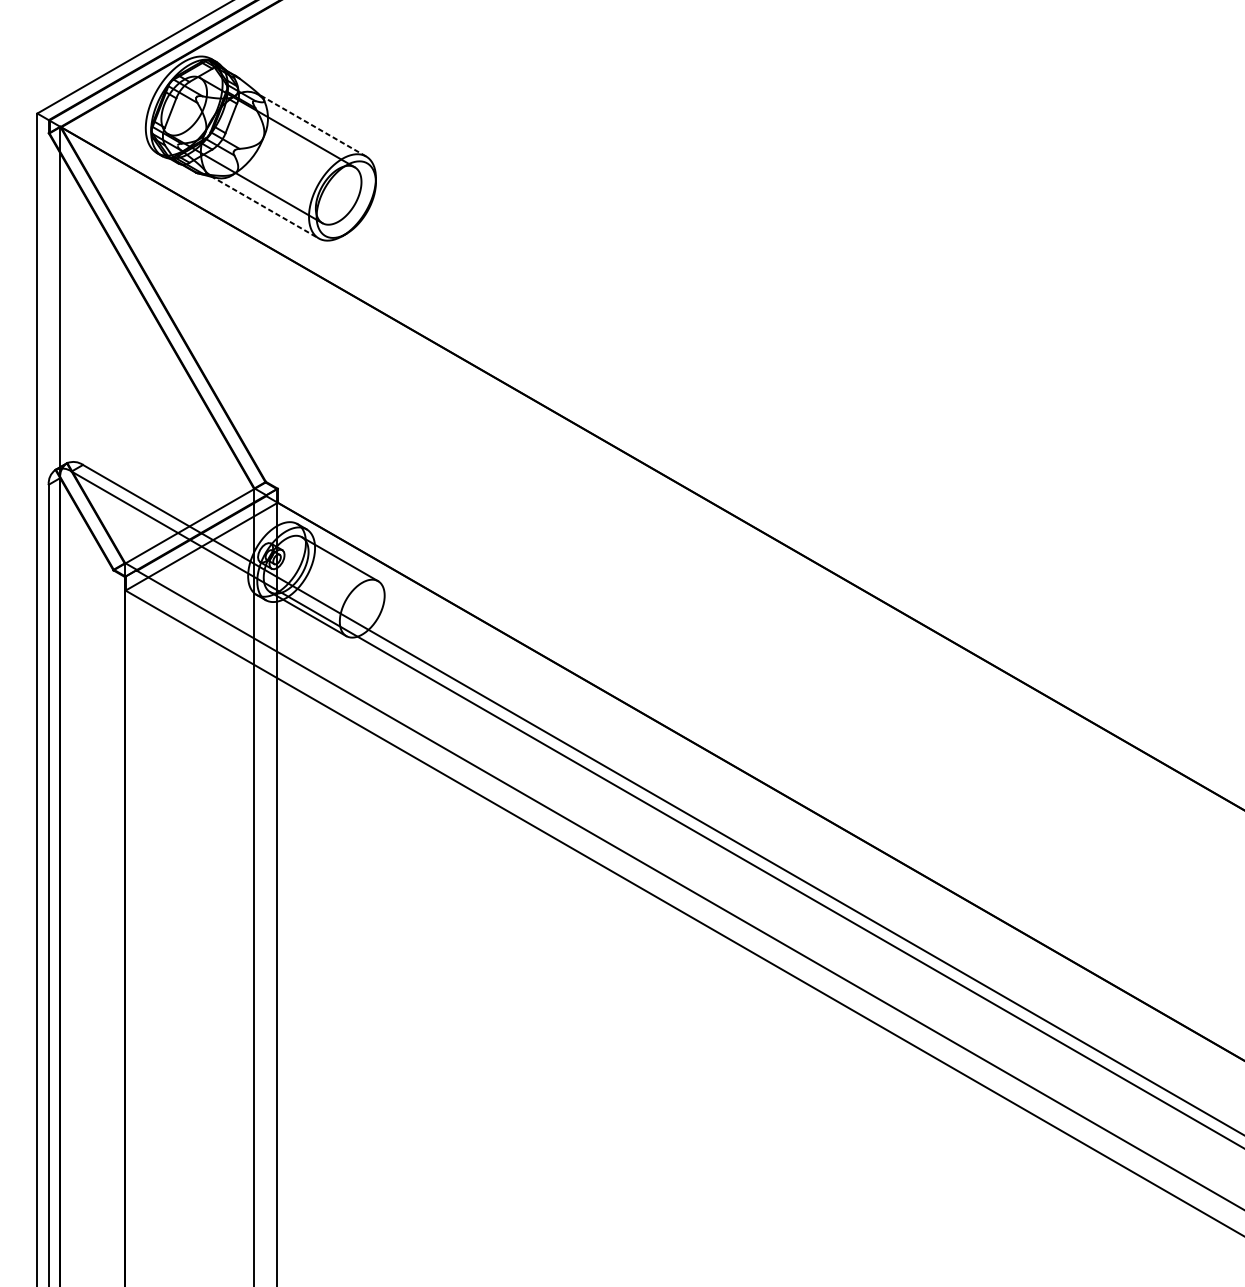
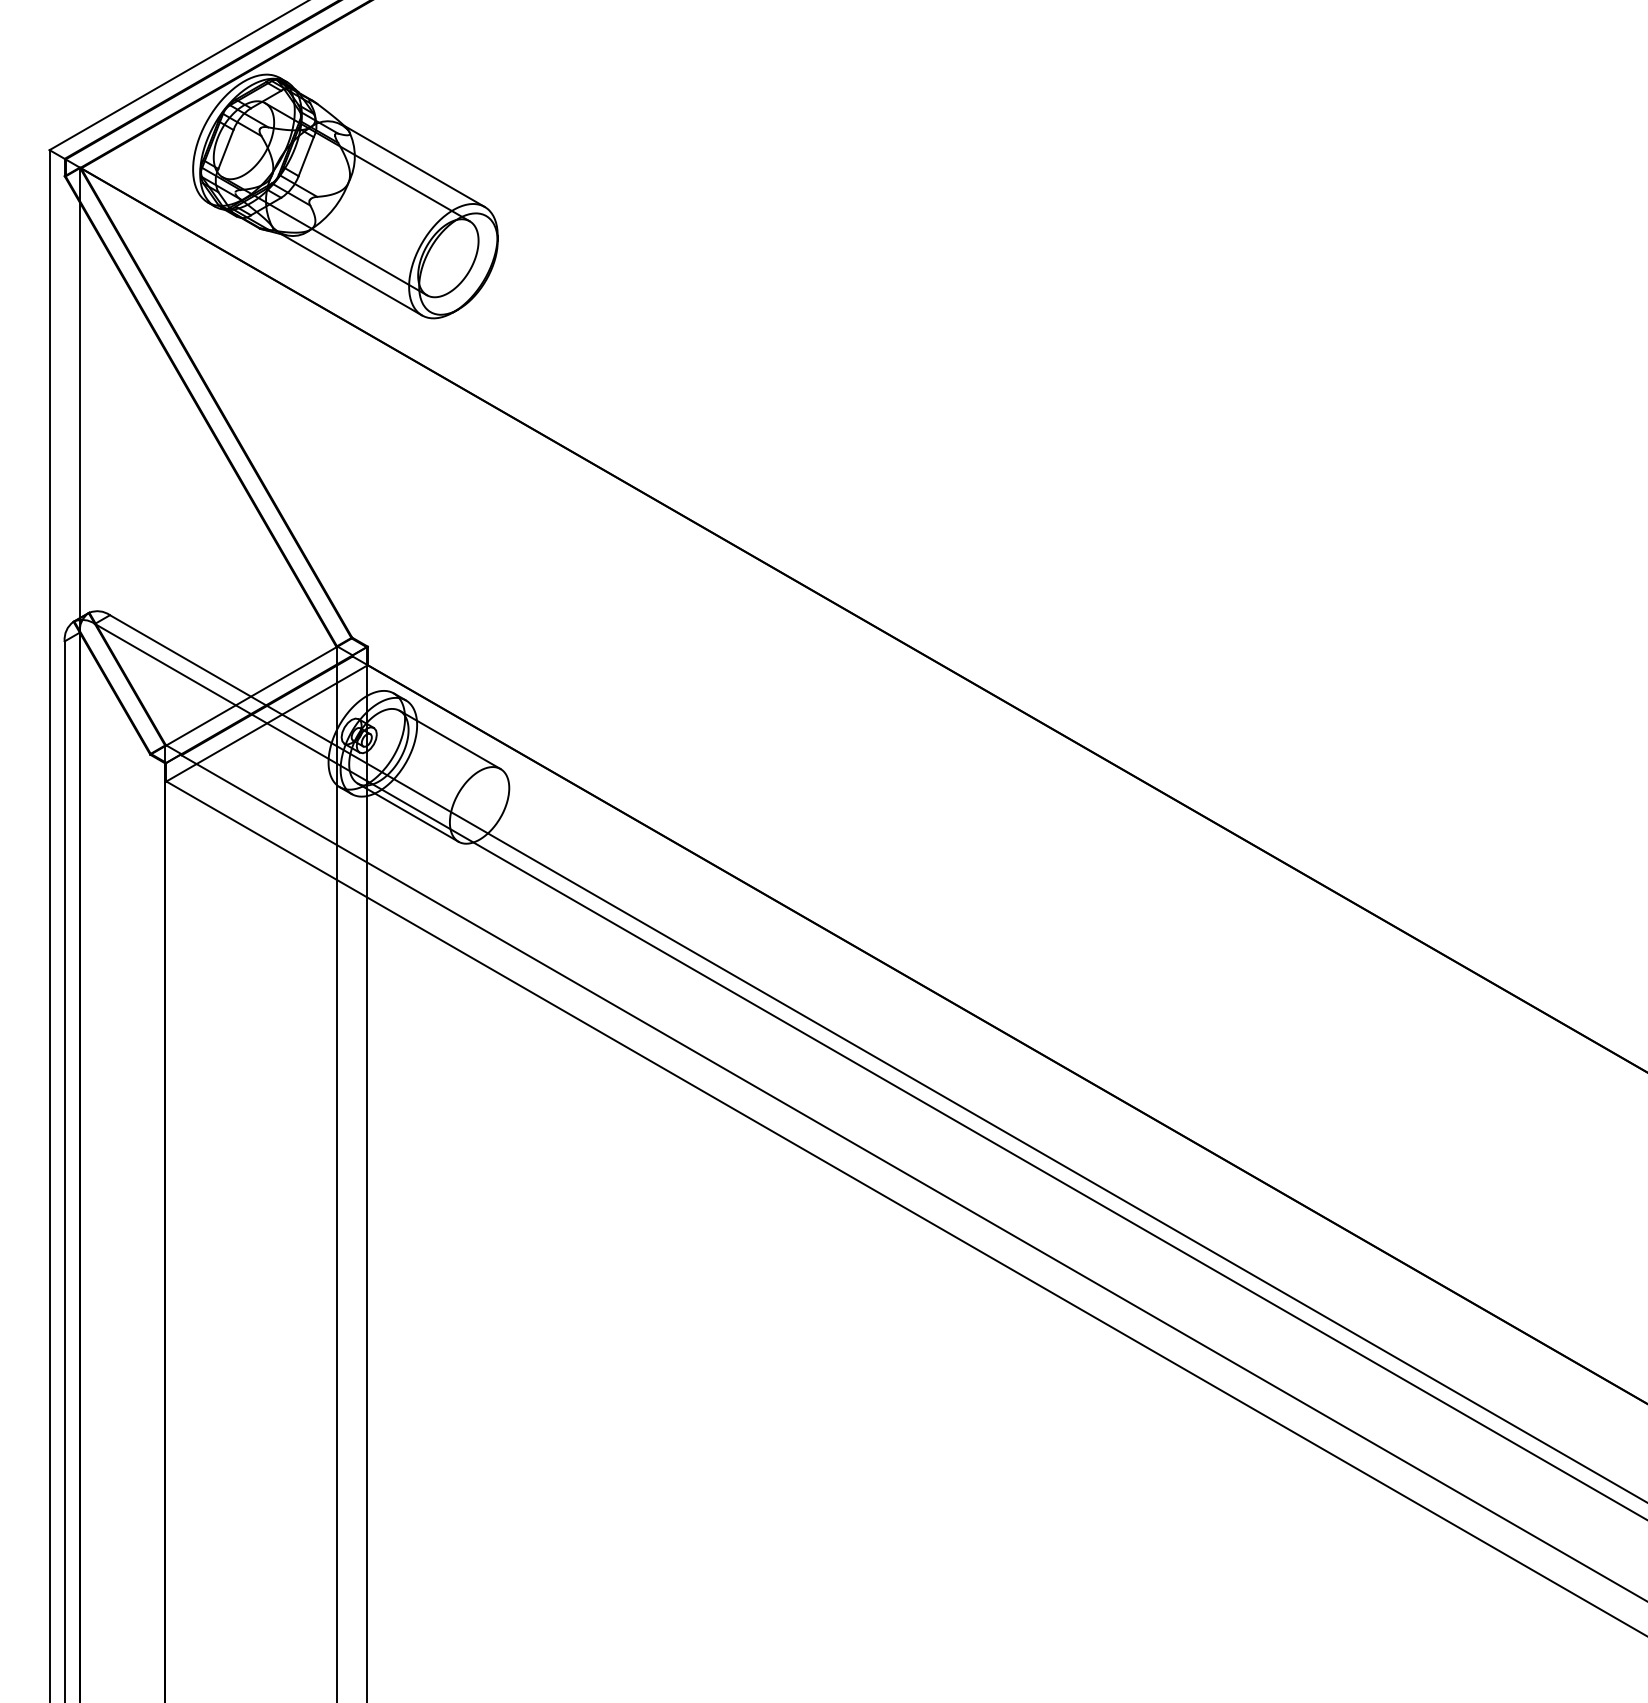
line: (312, 125) -> (413, 165), dashed -> solid
line: (264, 207) -> (350, 274), dashed -> solid

